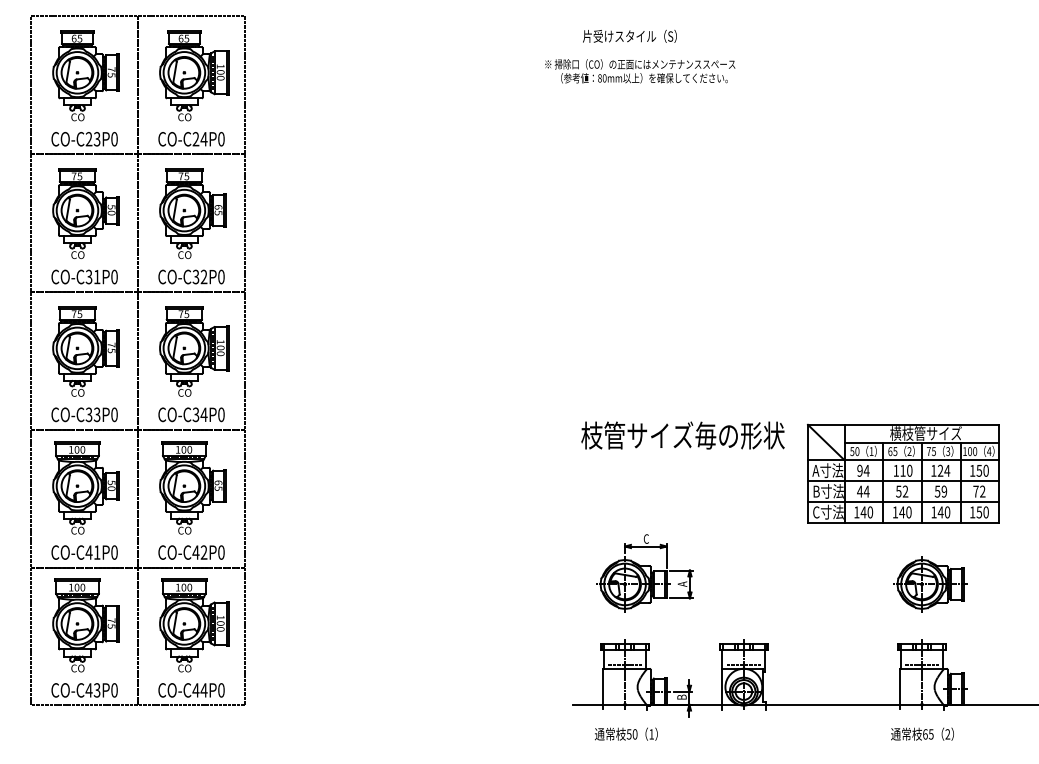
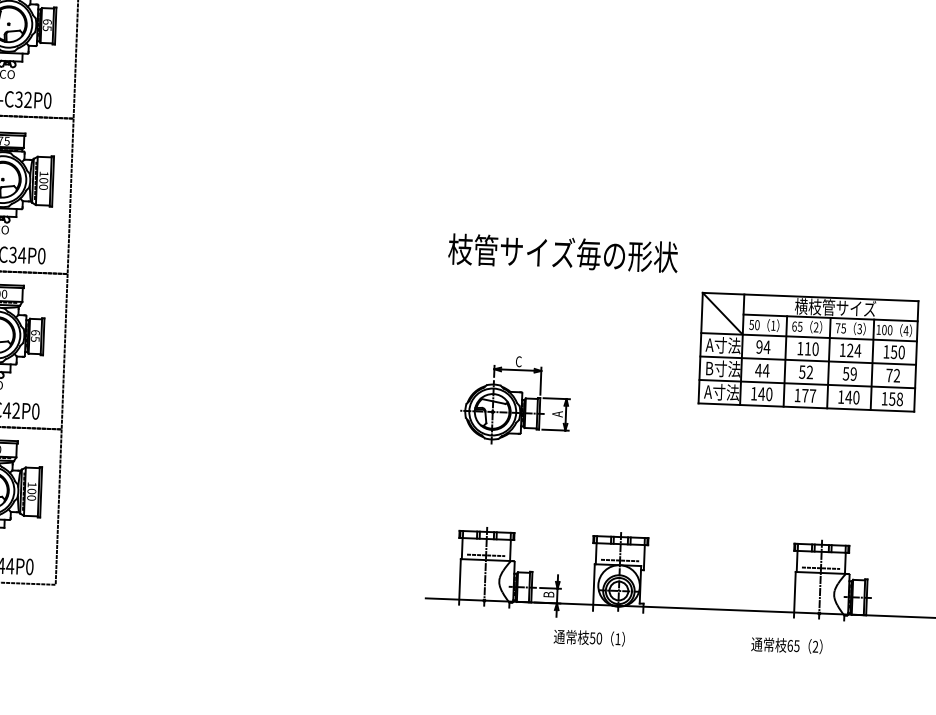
text: (682, 435) -> (562, 253), moved
text: (827, 512) -> (721, 392), C寸法 -> A寸法
text: (905, 512) -> (808, 395), 140 -> 177
text: (985, 512) -> (899, 399), 150 -> 158
part: (644, 573) -> (515, 400), moved
part: (930, 584) -> (834, 478), removed
text: (626, 733) -> (589, 637), moved
text: (922, 733) -> (787, 644), moved

